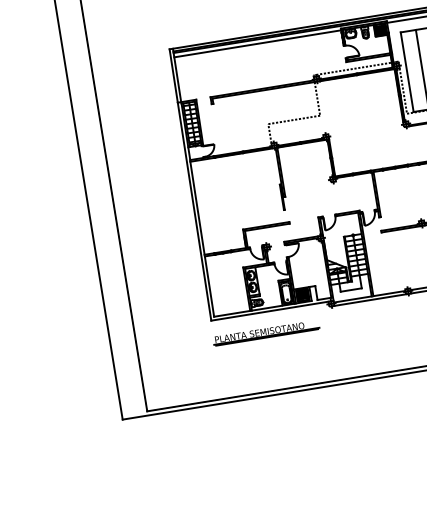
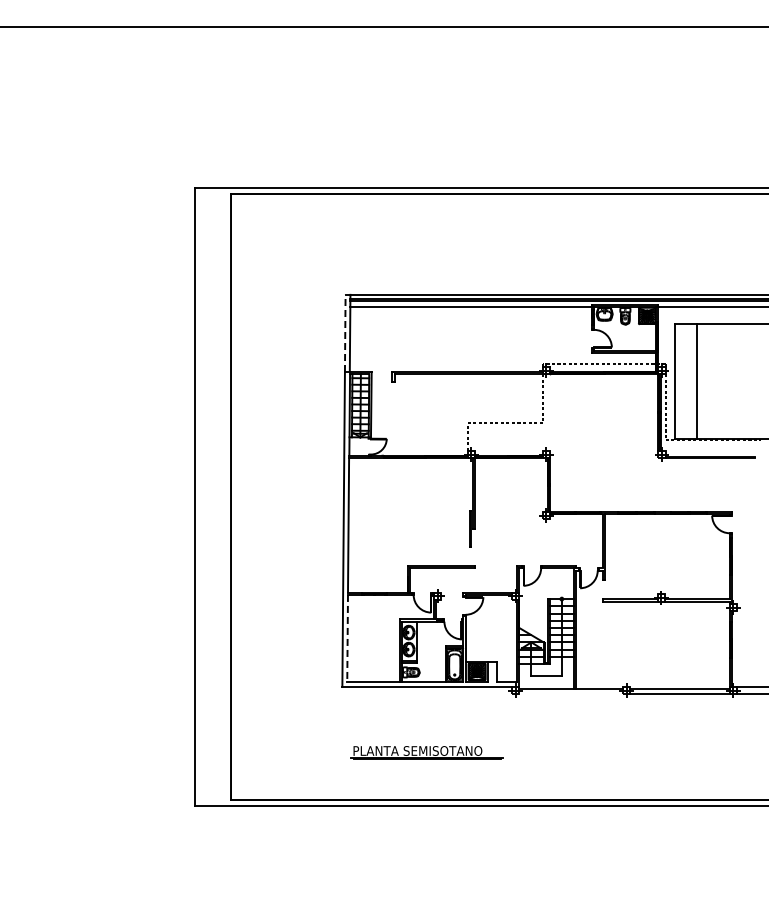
line: (173, 76) -> (345, 333), solid -> dashed
line: (209, 286) -> (347, 638), solid -> dashed
line: (369, 300) -> (570, 694), removed
part: (265, 332) -> (426, 752), moved

